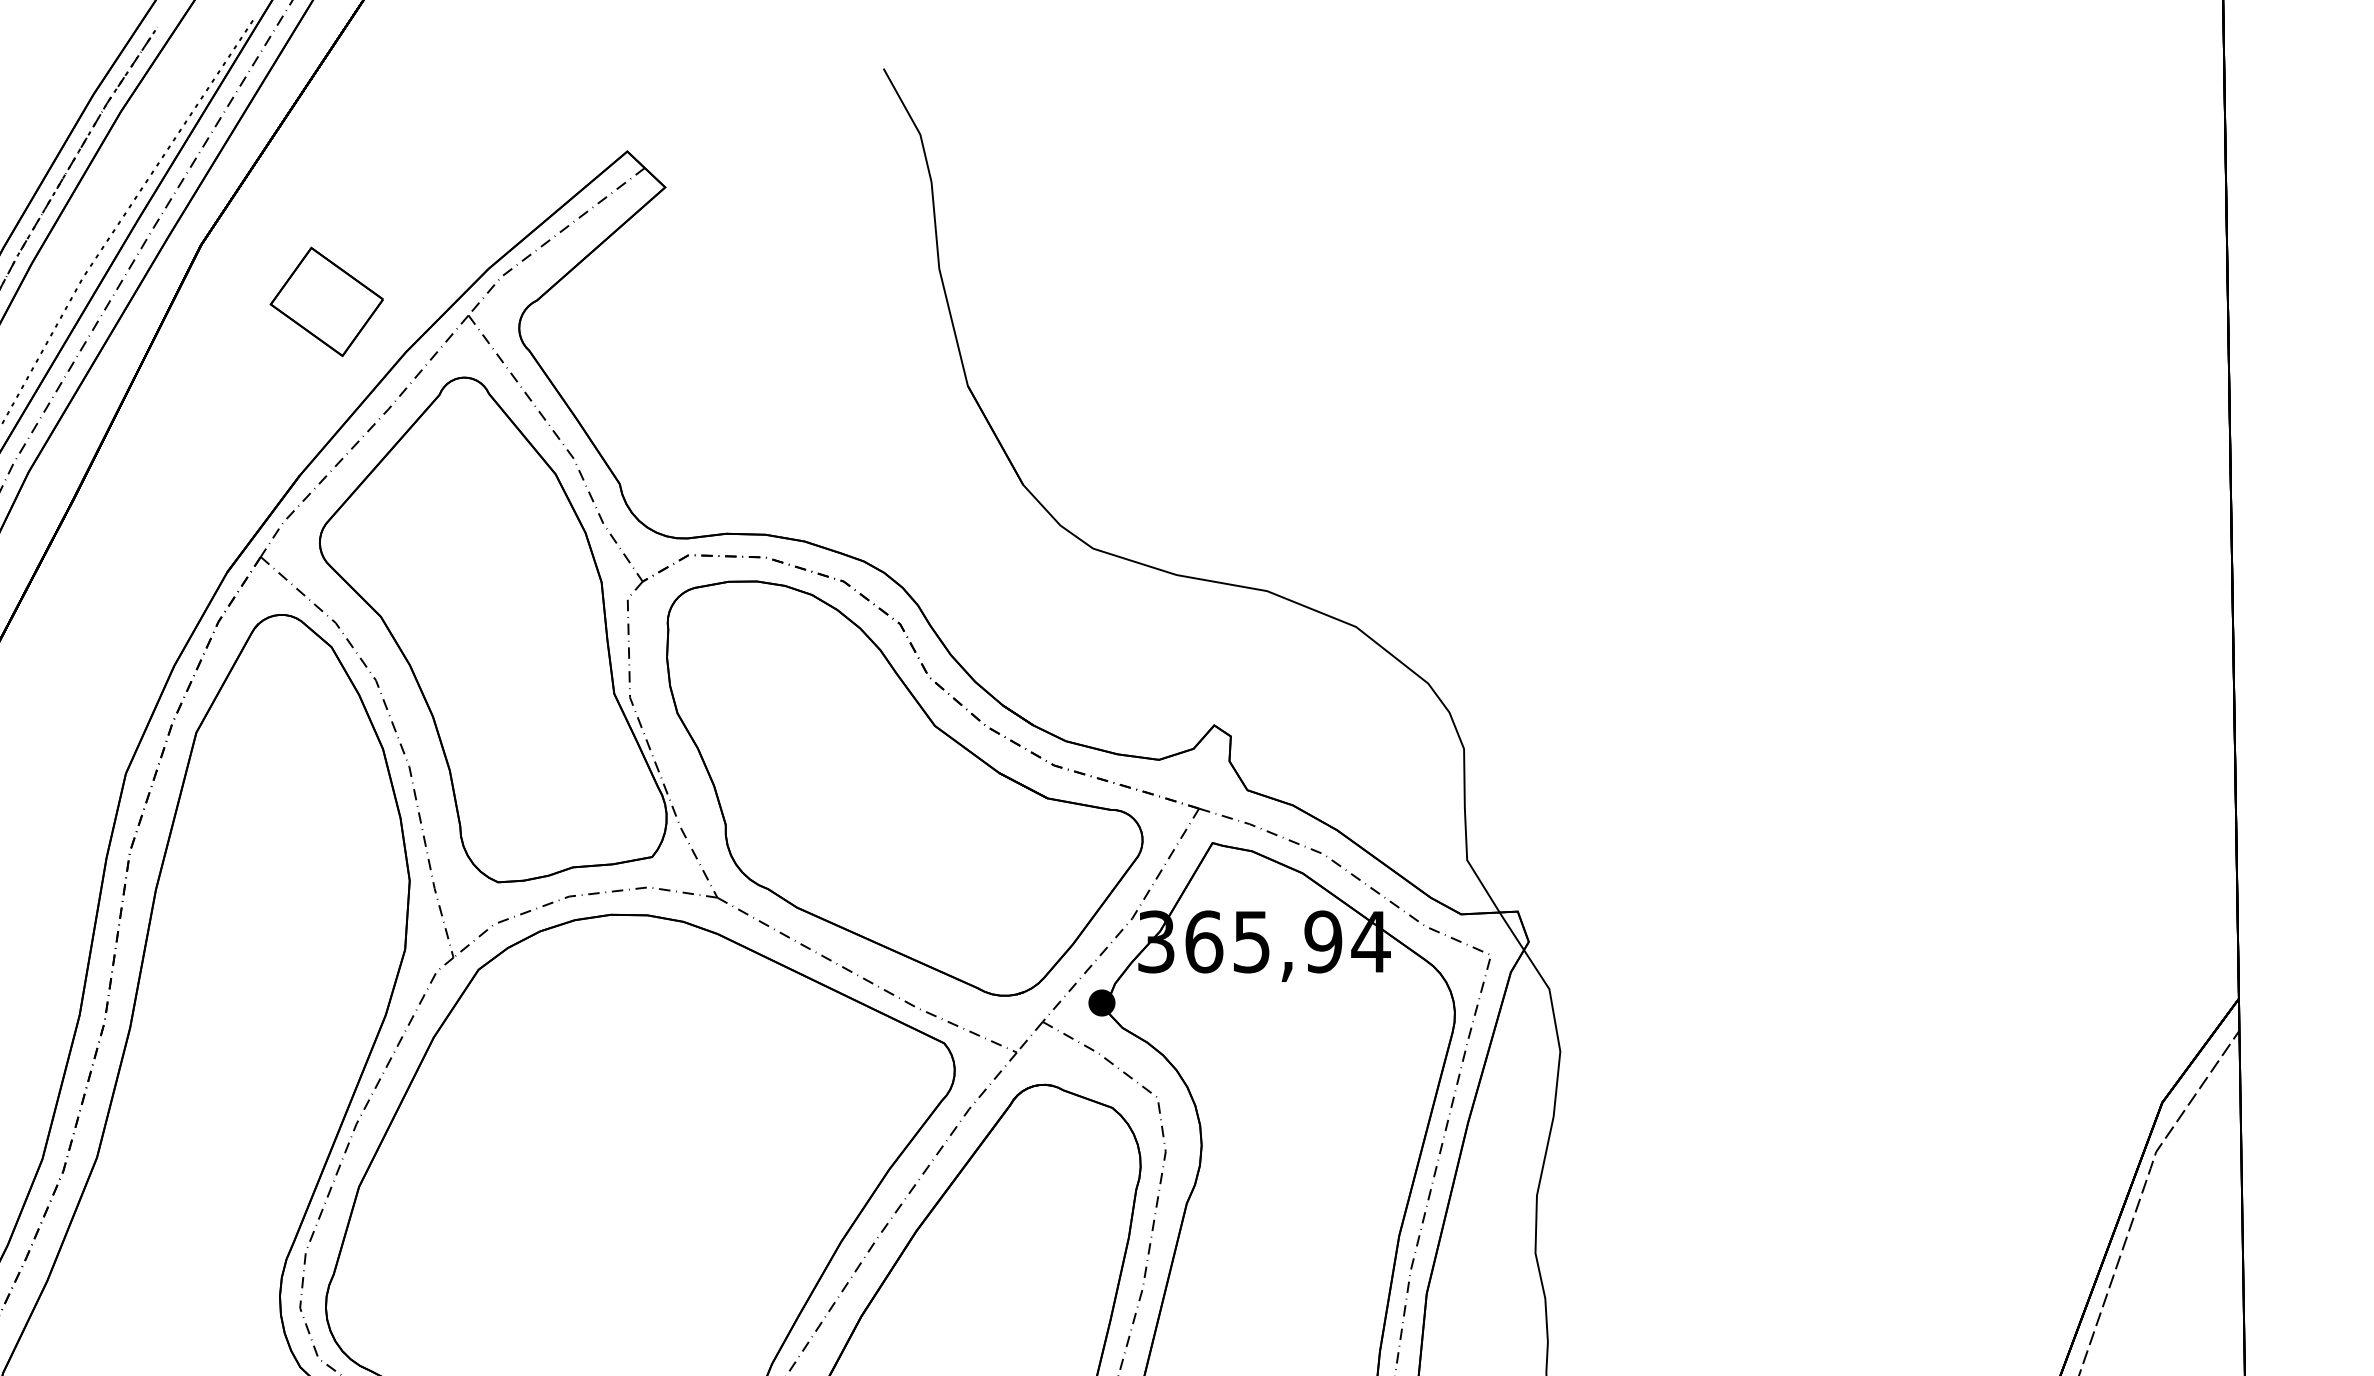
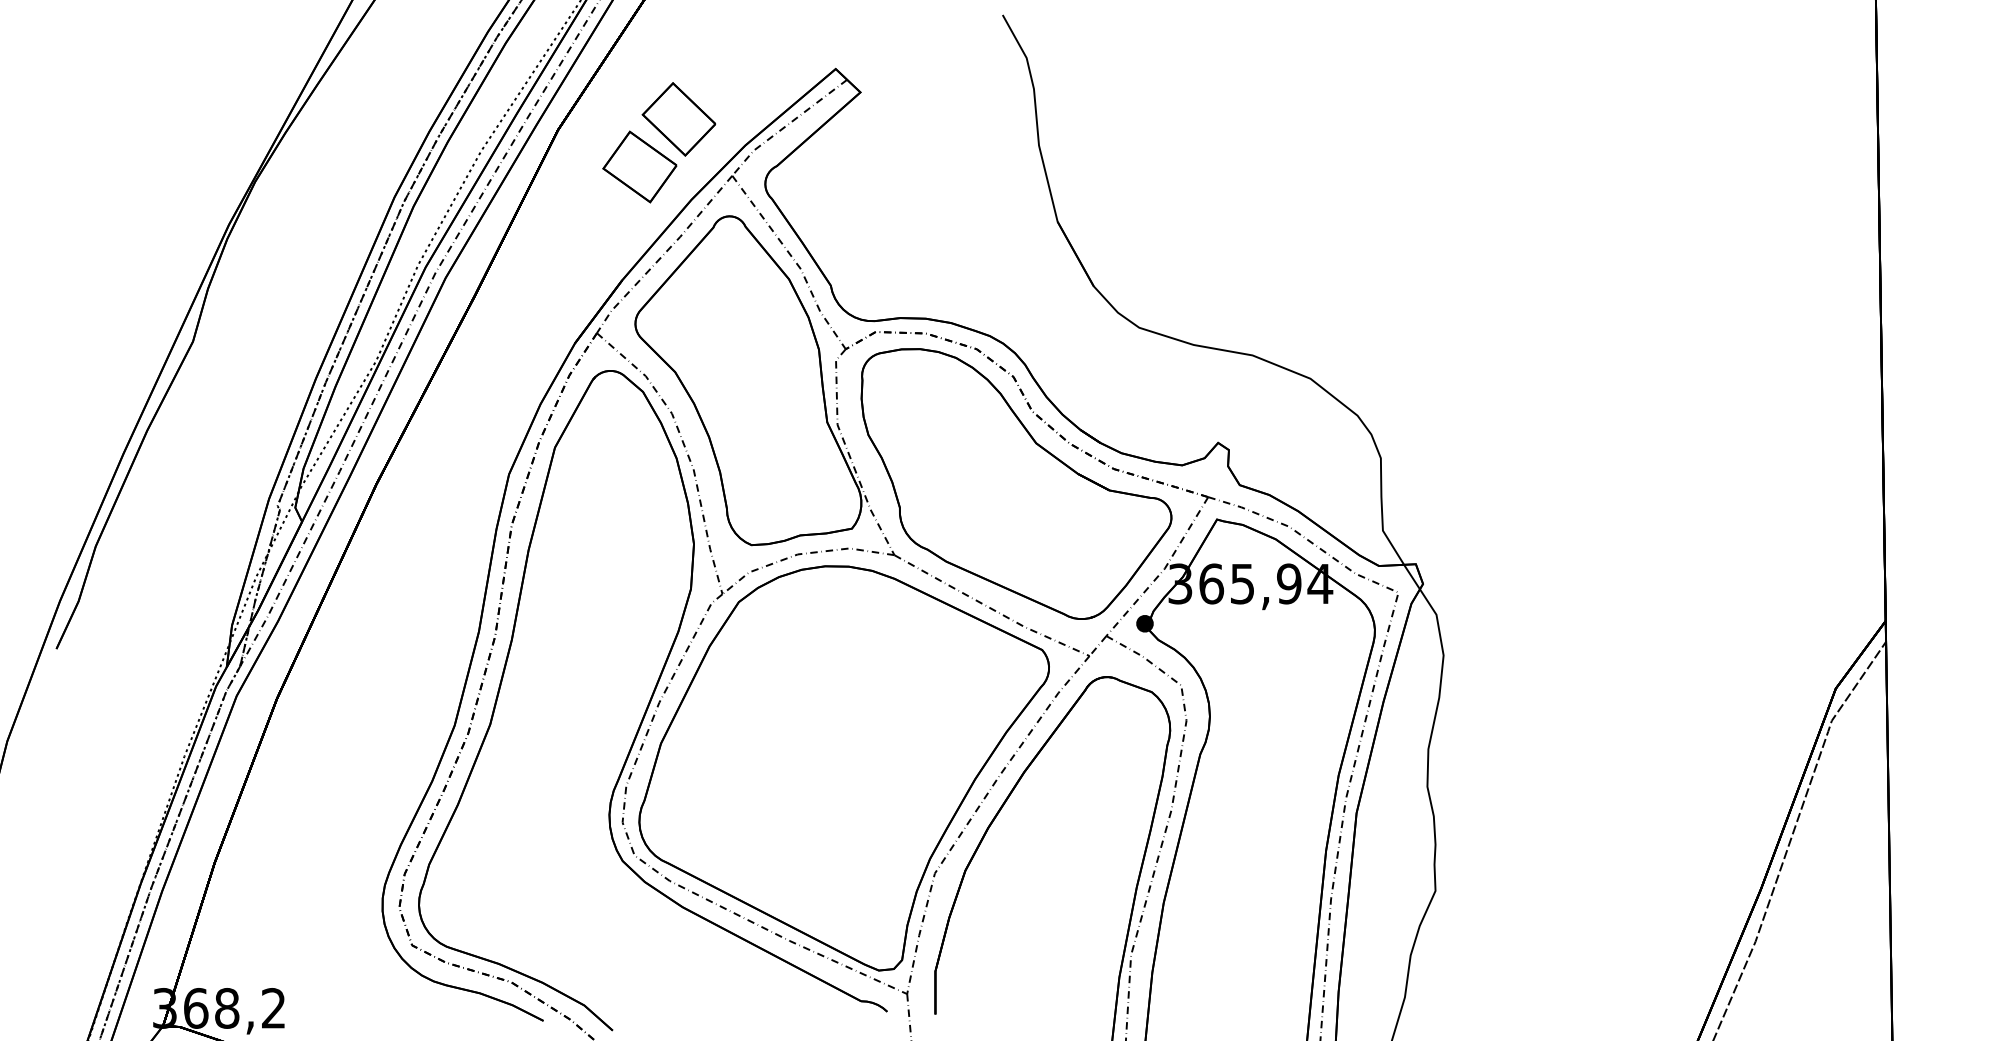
part: (385, 228) -> (678, 119), added

